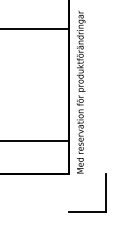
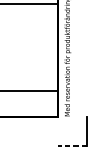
line: (87, 211) -> (72, 145), solid -> dashed

